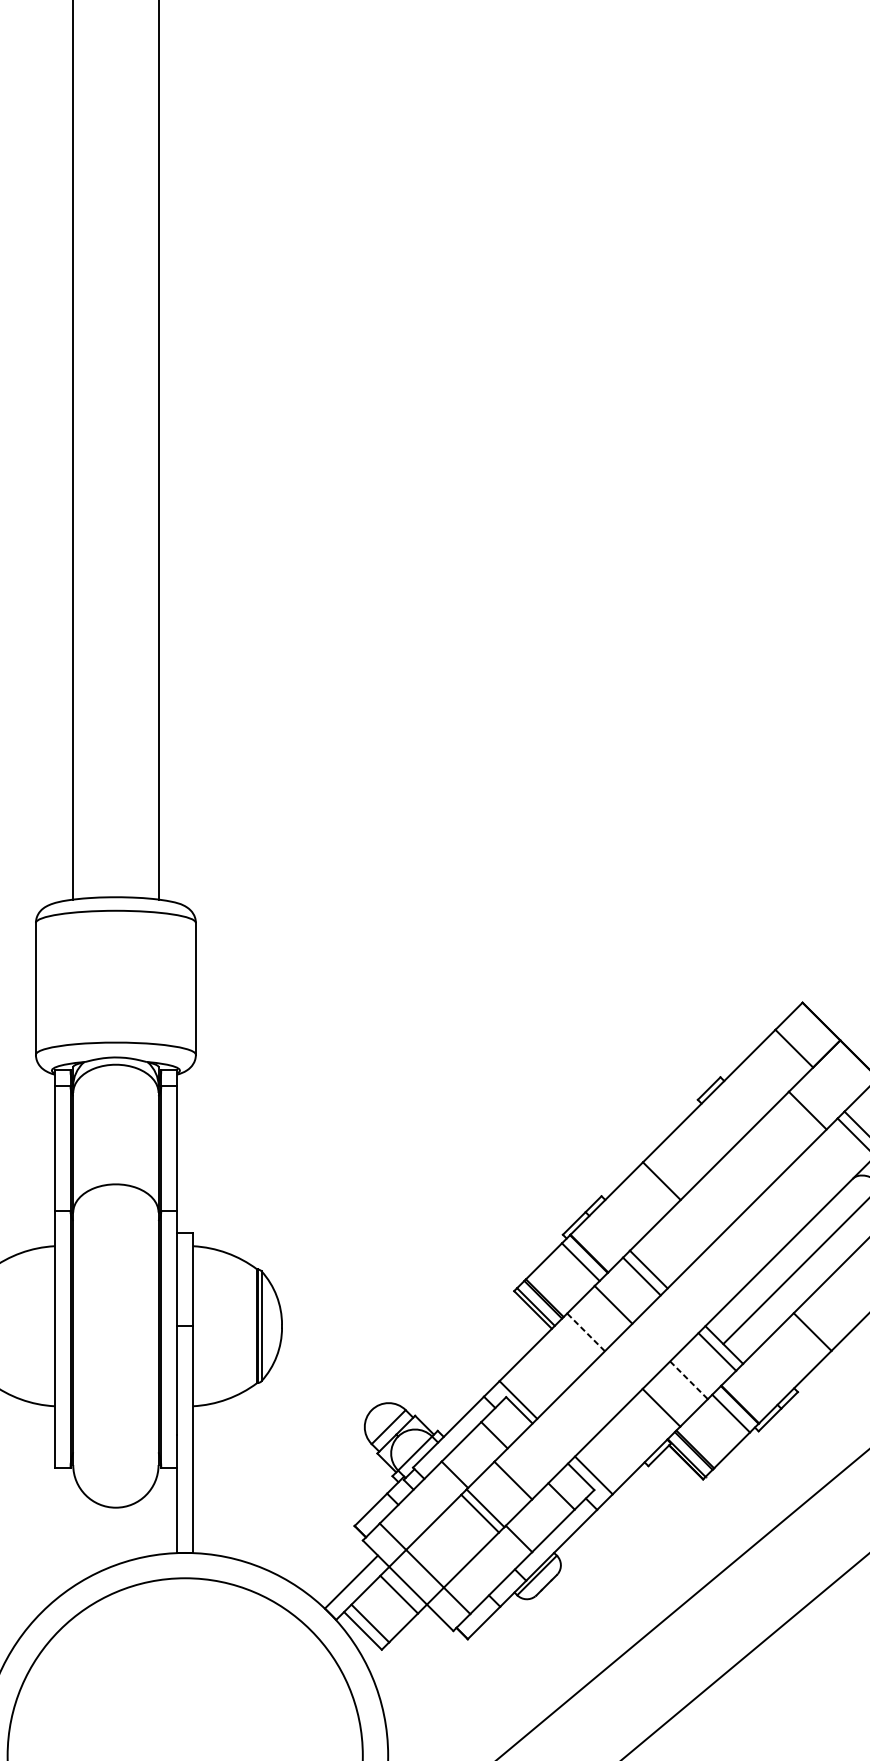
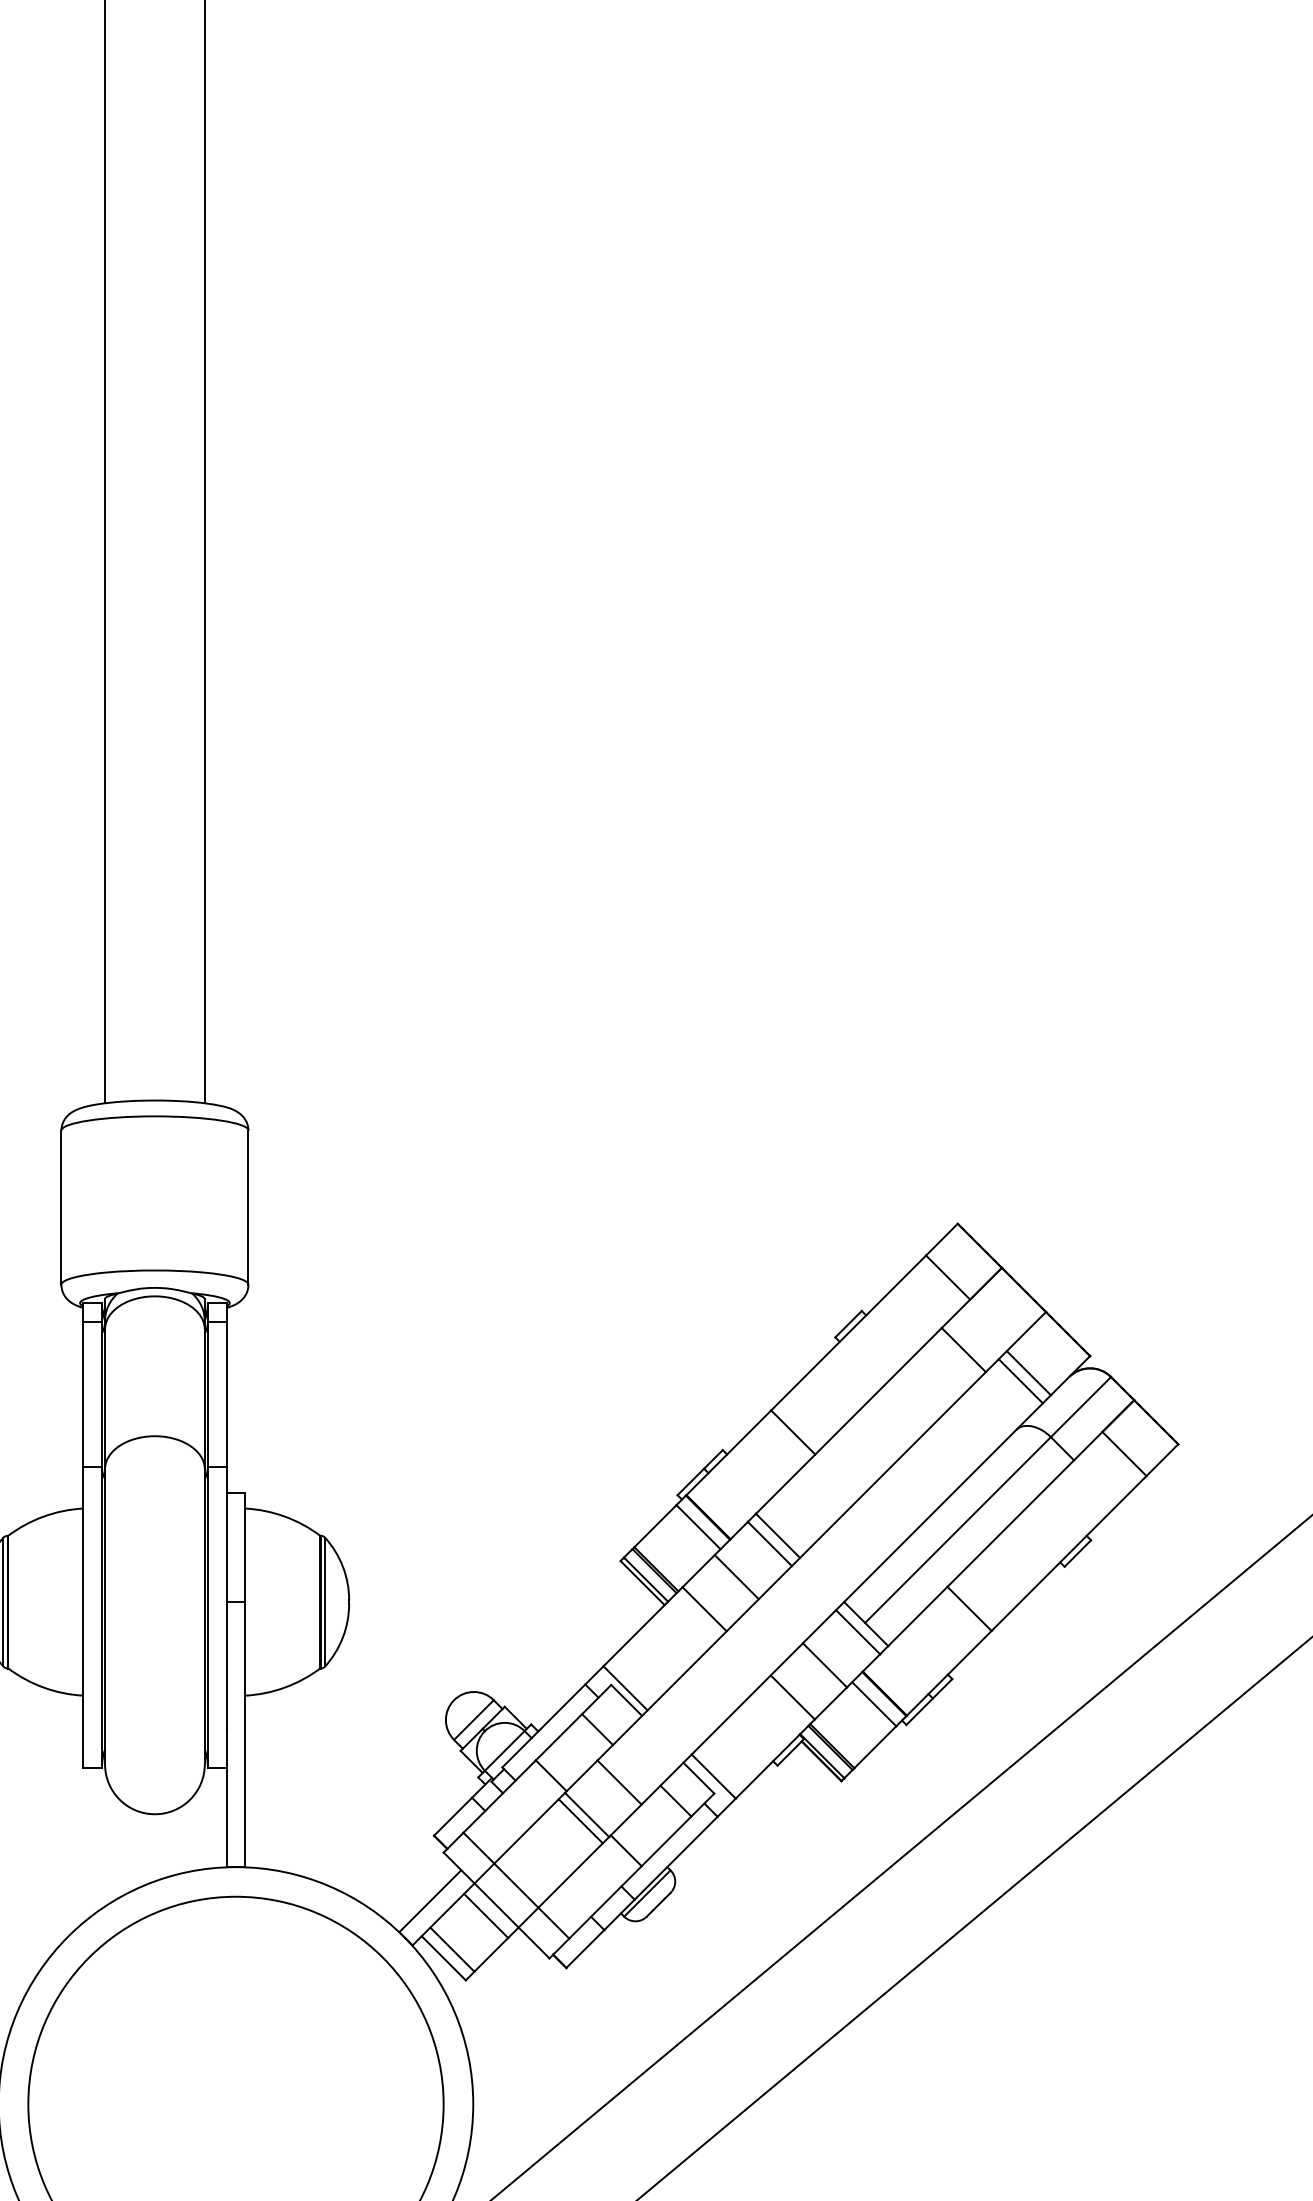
line: (585, 1331) -> (704, 1608), dashed -> solid
line: (689, 1380) -> (825, 1665), dashed -> solid

